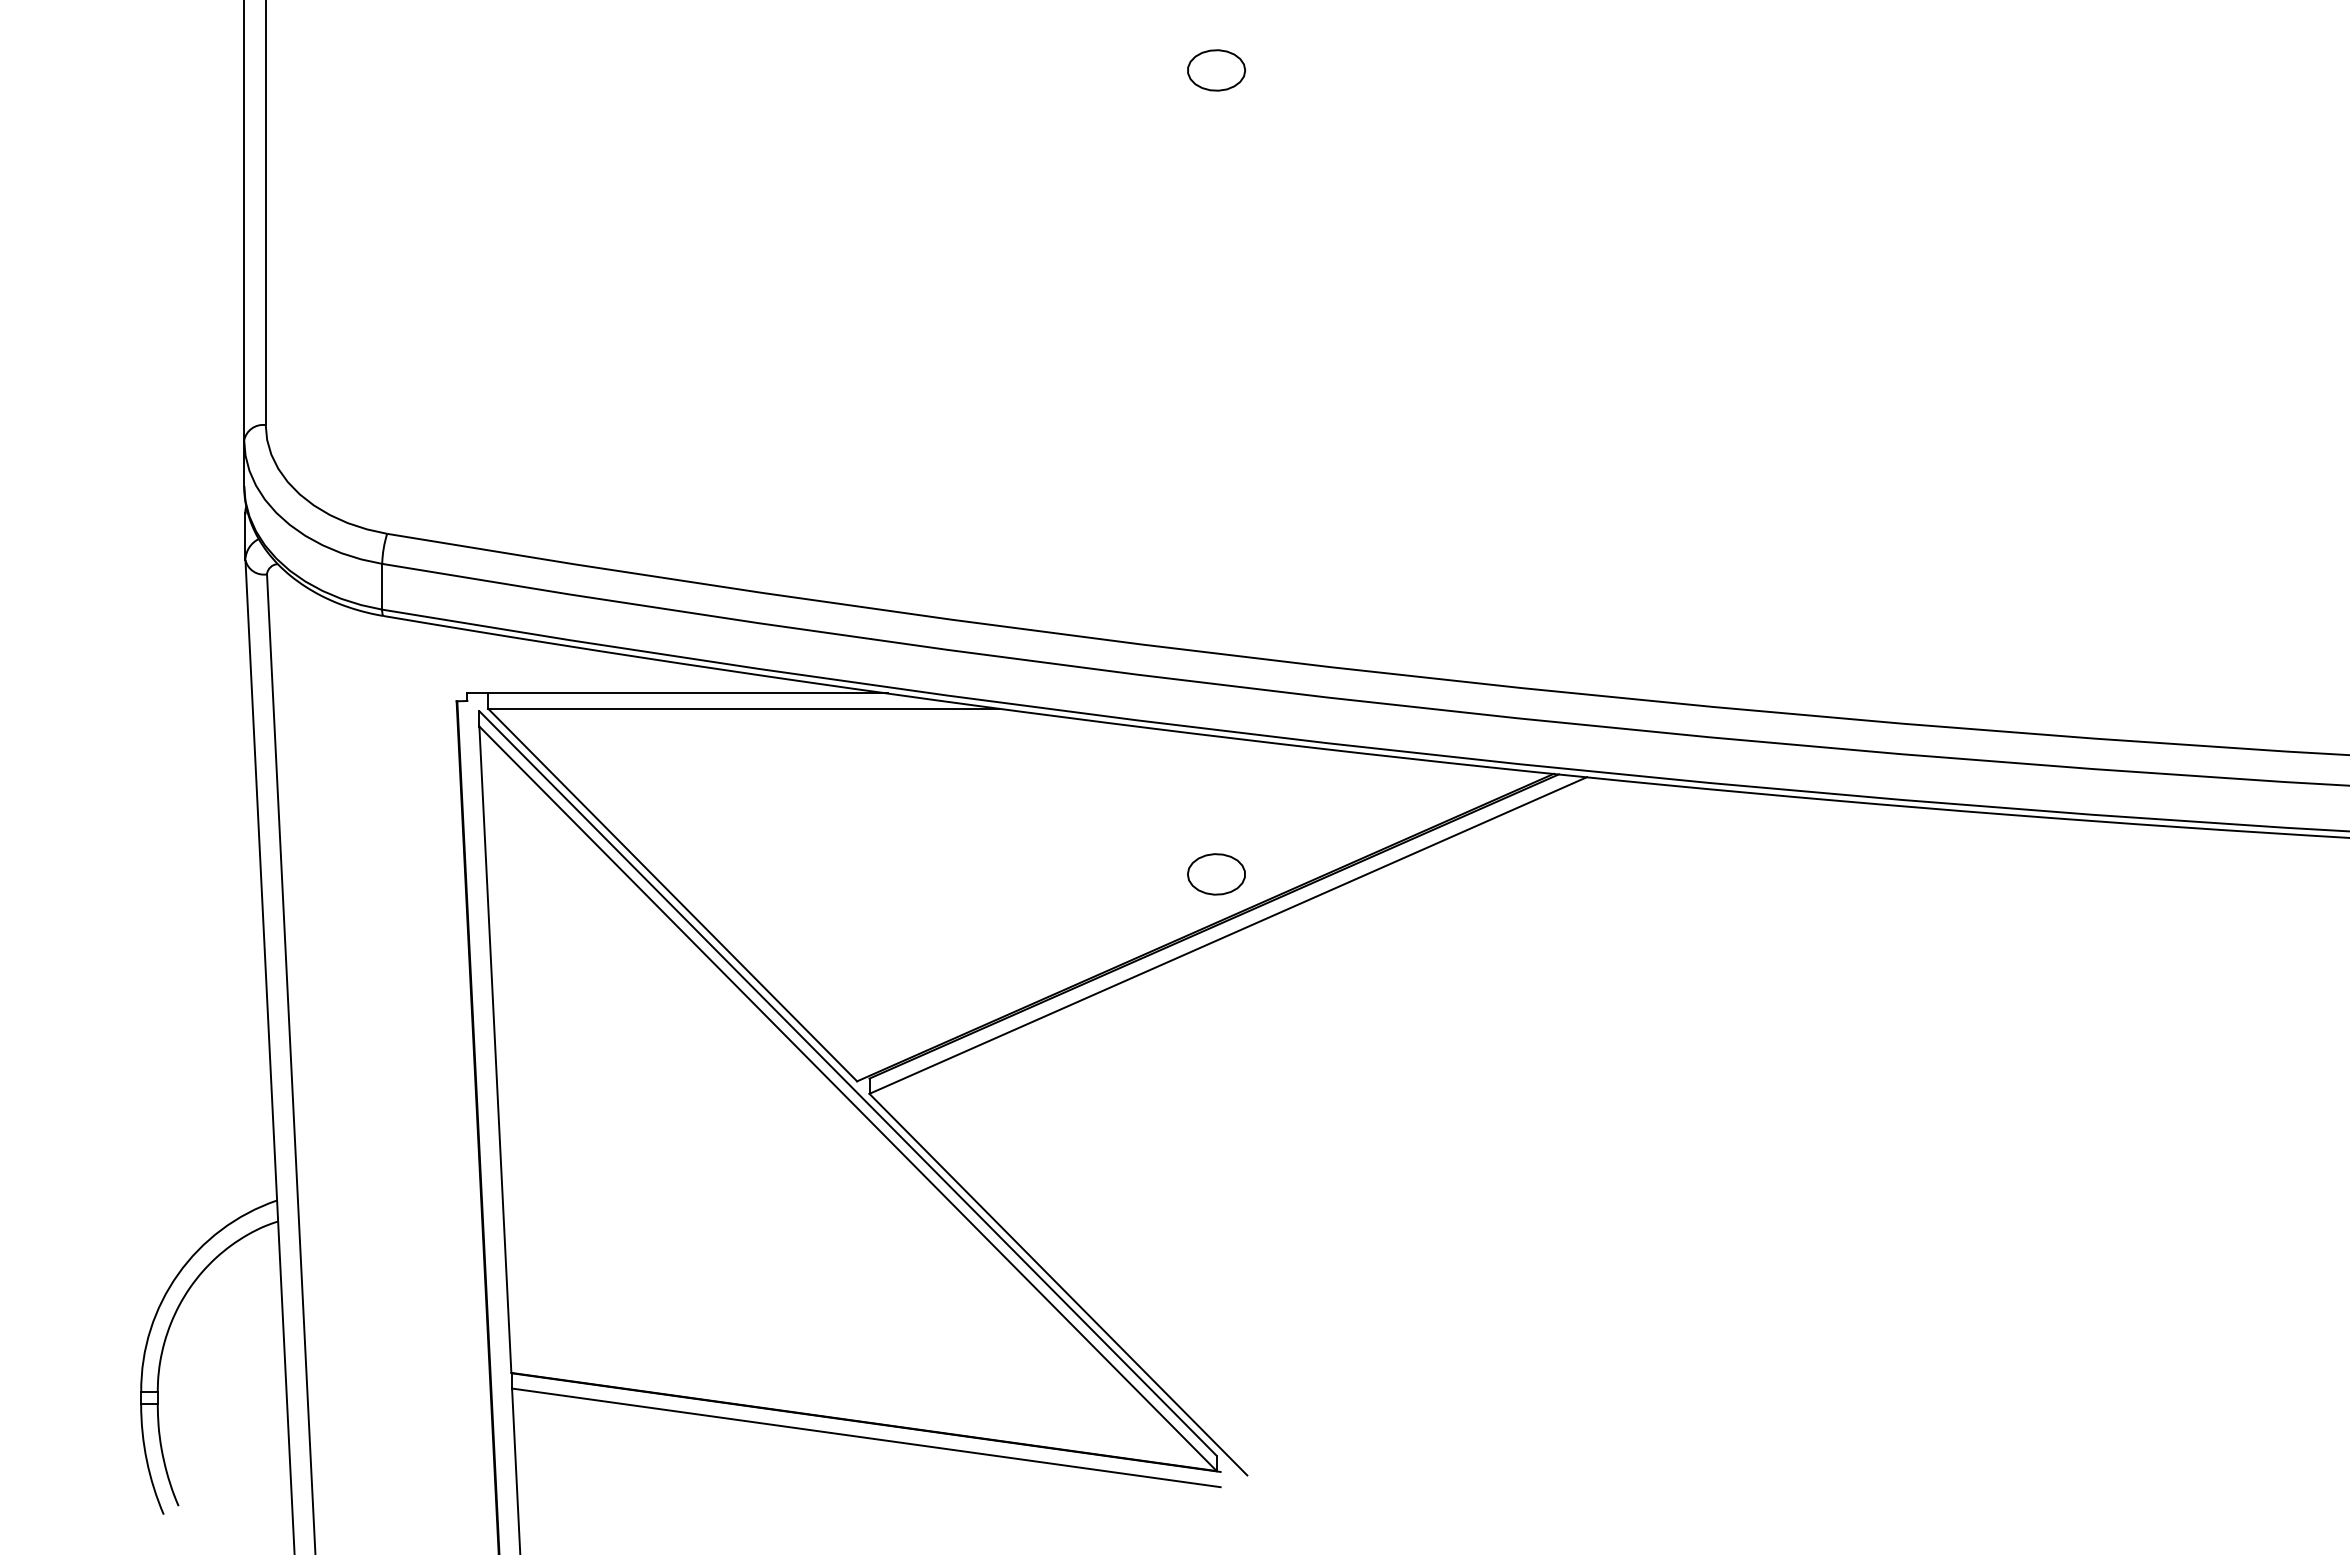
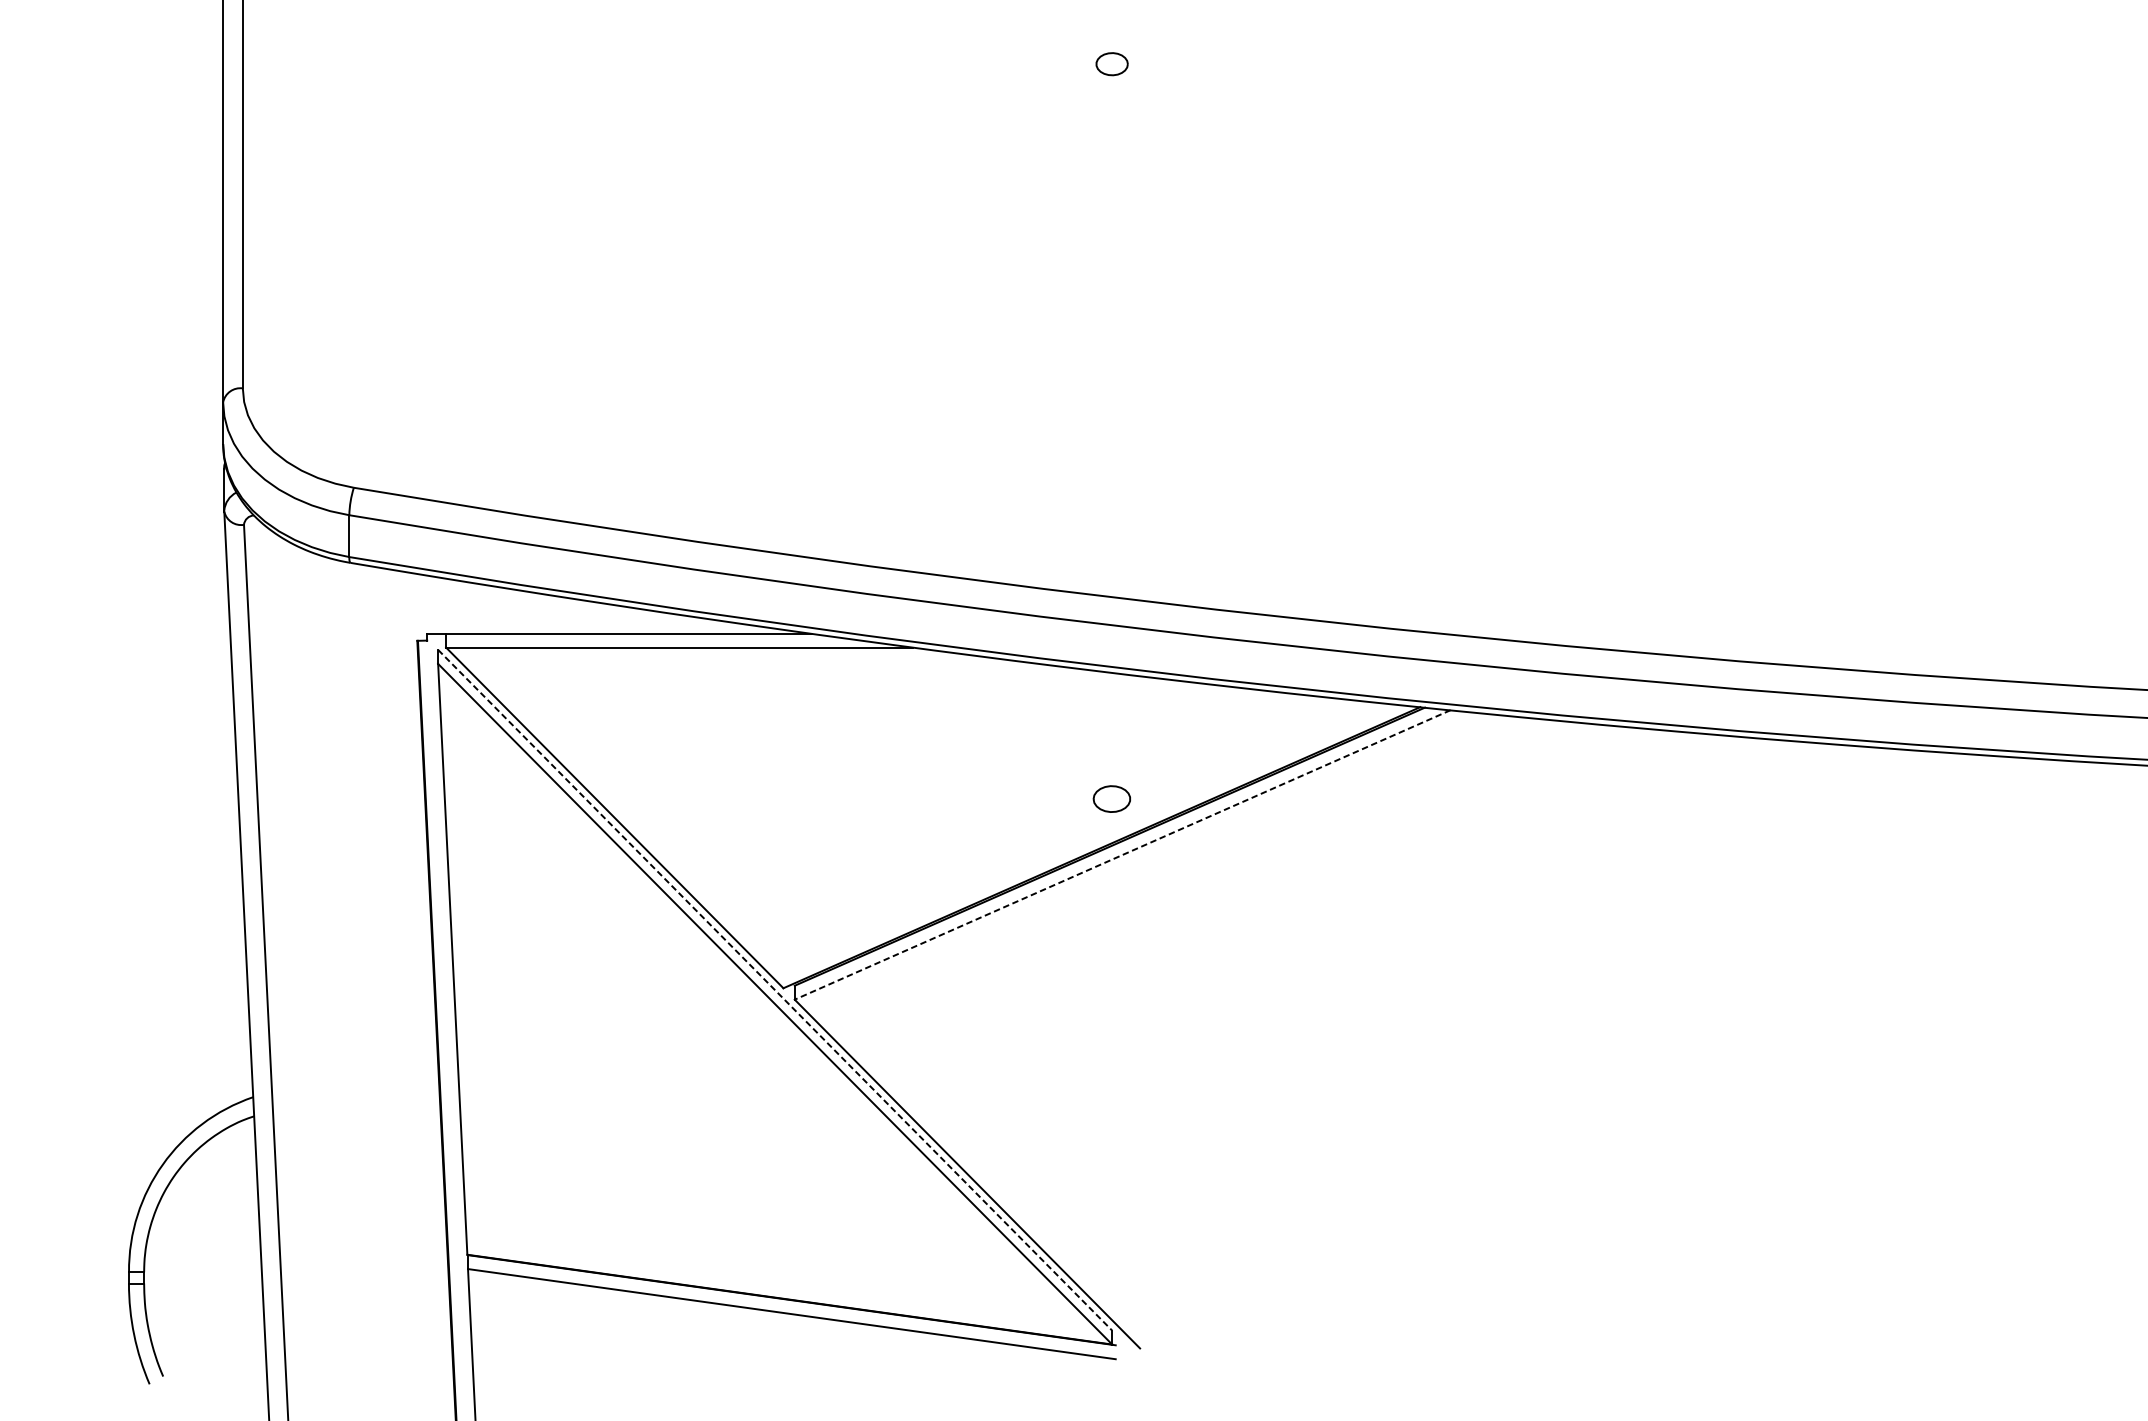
part: (1216, 70) -> (1111, 64), size x0.6
part: (1216, 874) -> (1111, 799), size x0.7
line: (1227, 935) -> (1121, 854), solid -> dashed
line: (848, 1083) -> (775, 990), solid -> dashed

